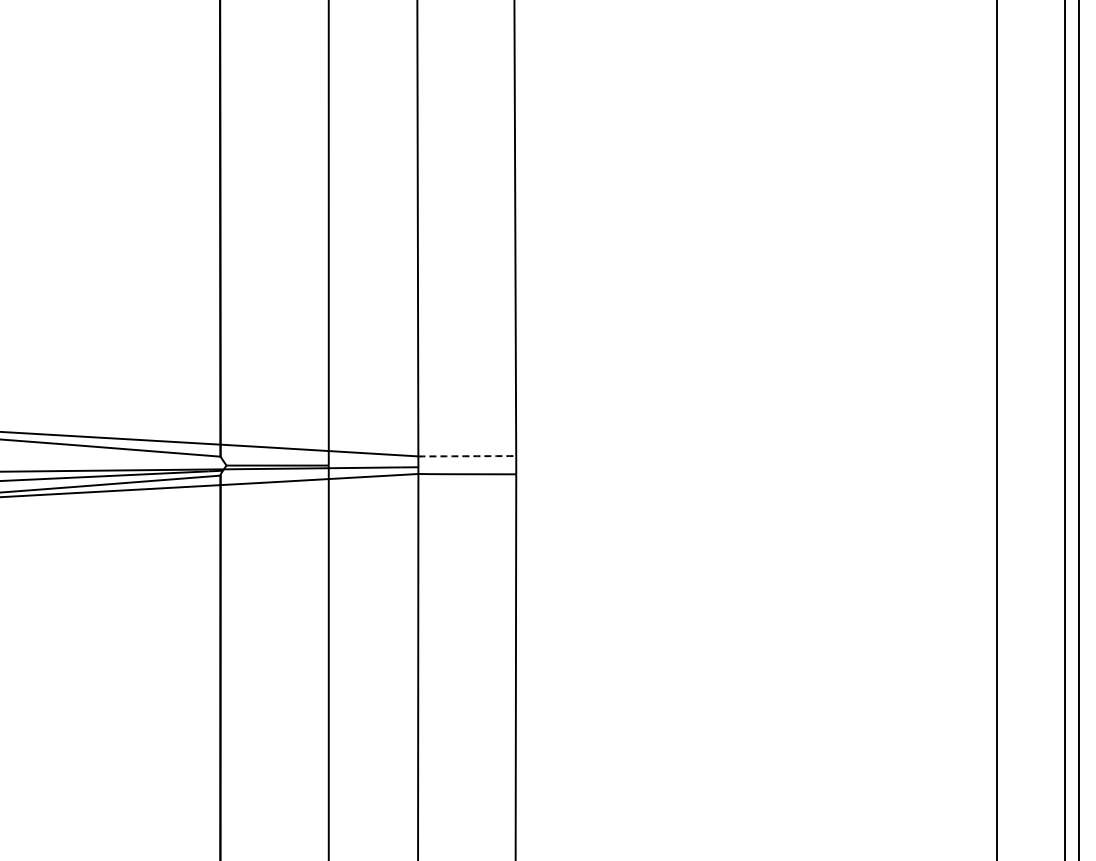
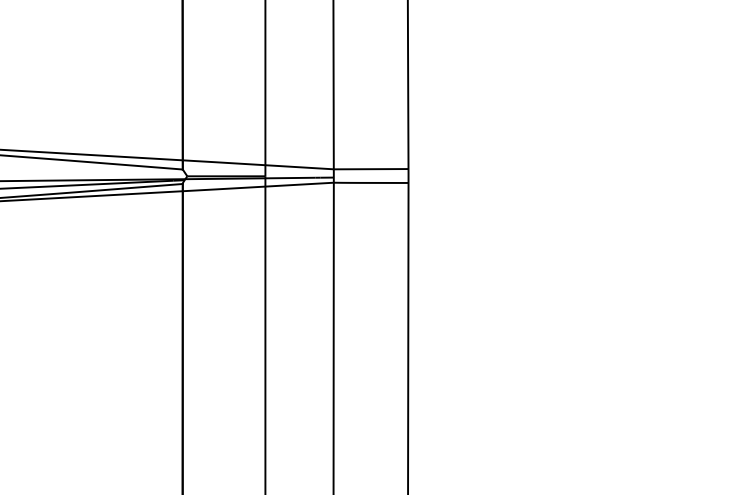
arc: (466, 456) -> (370, 169), dashed -> solid

